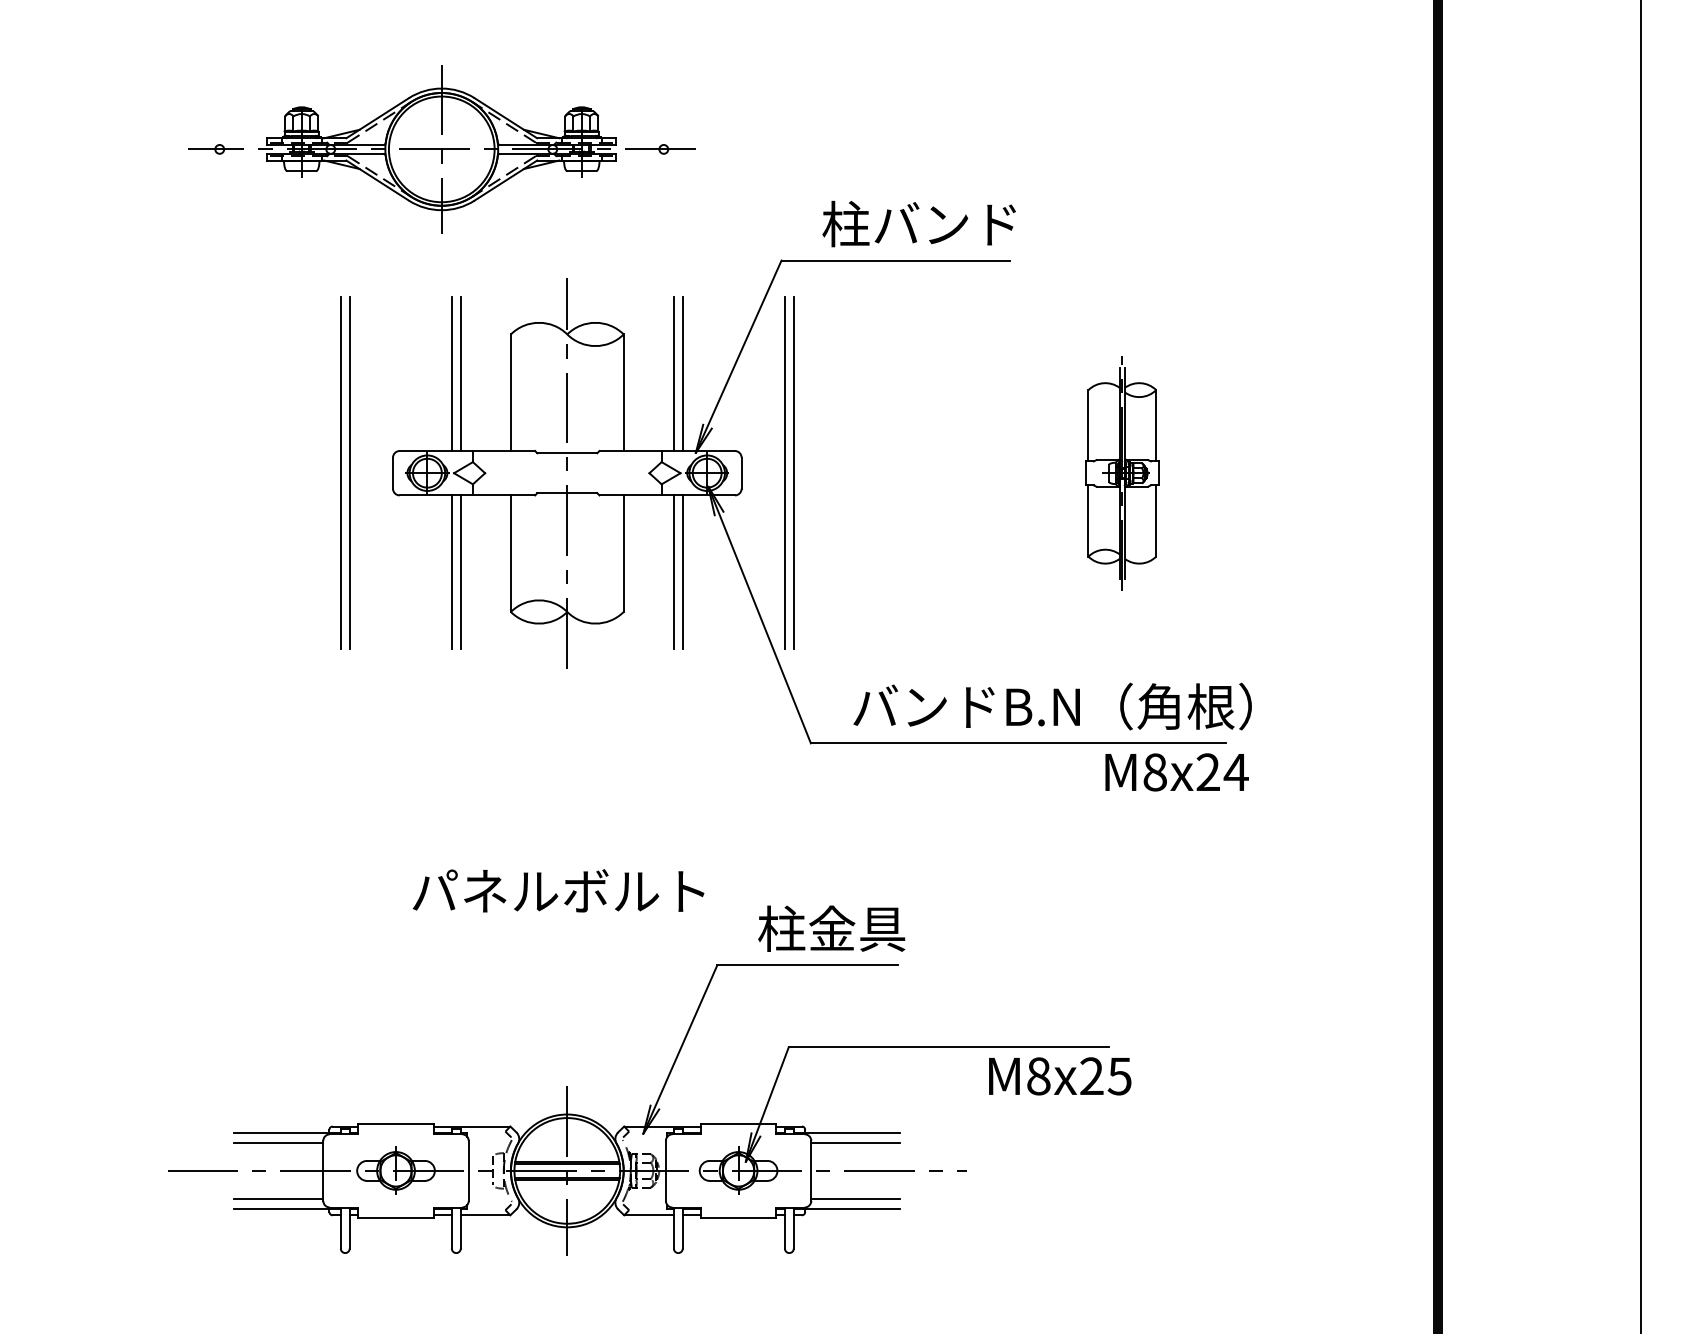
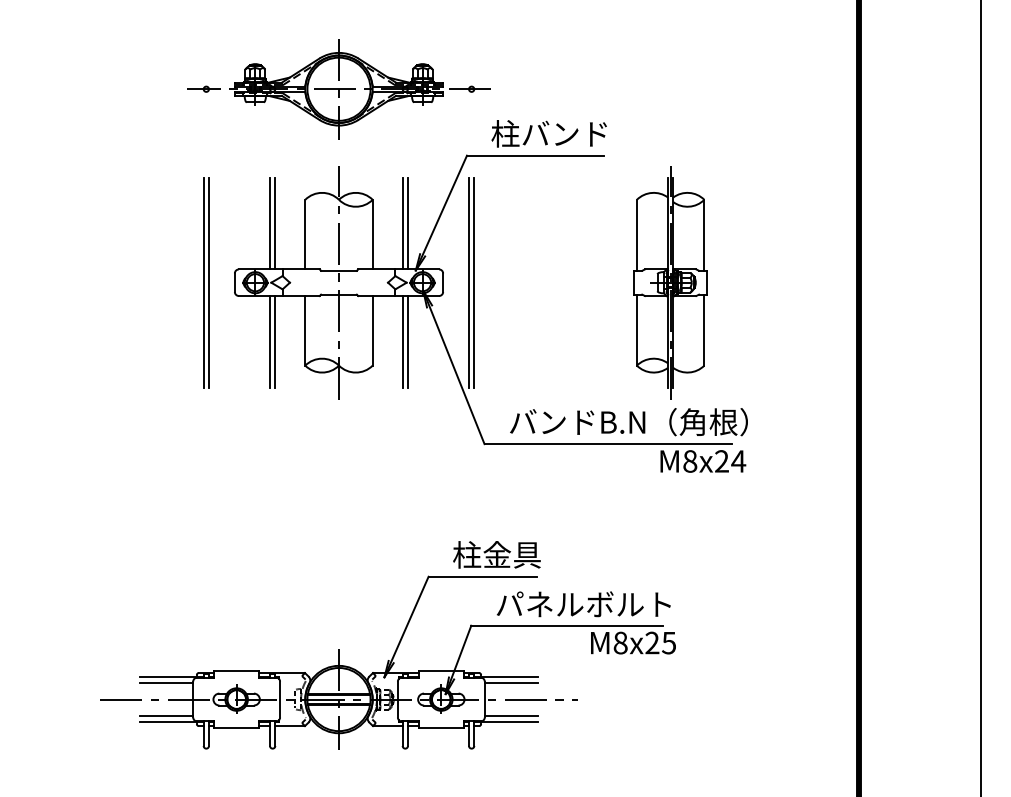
part: (440, 149) -> (338, 89), moved
part: (1122, 472) -> (670, 282), size x1.67
text: (558, 891) -> (583, 604), moved

